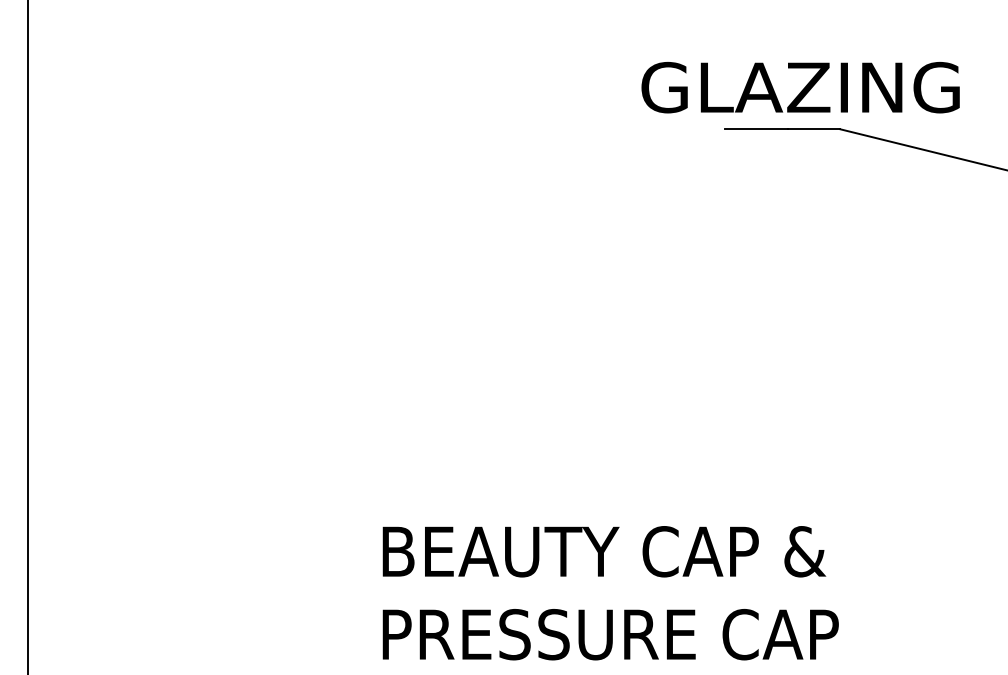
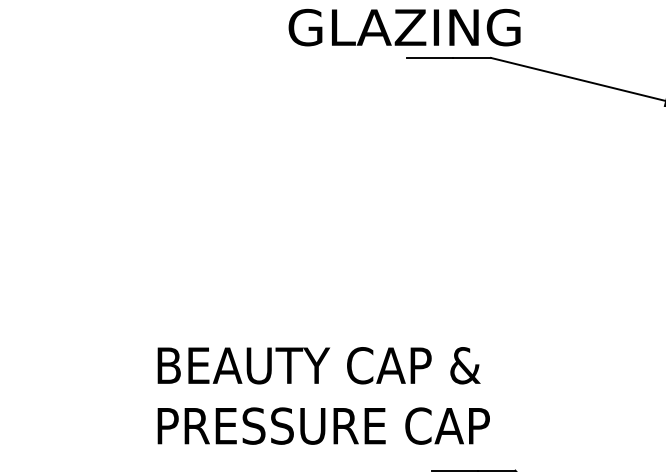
text: (800, 87) -> (404, 27), moved

